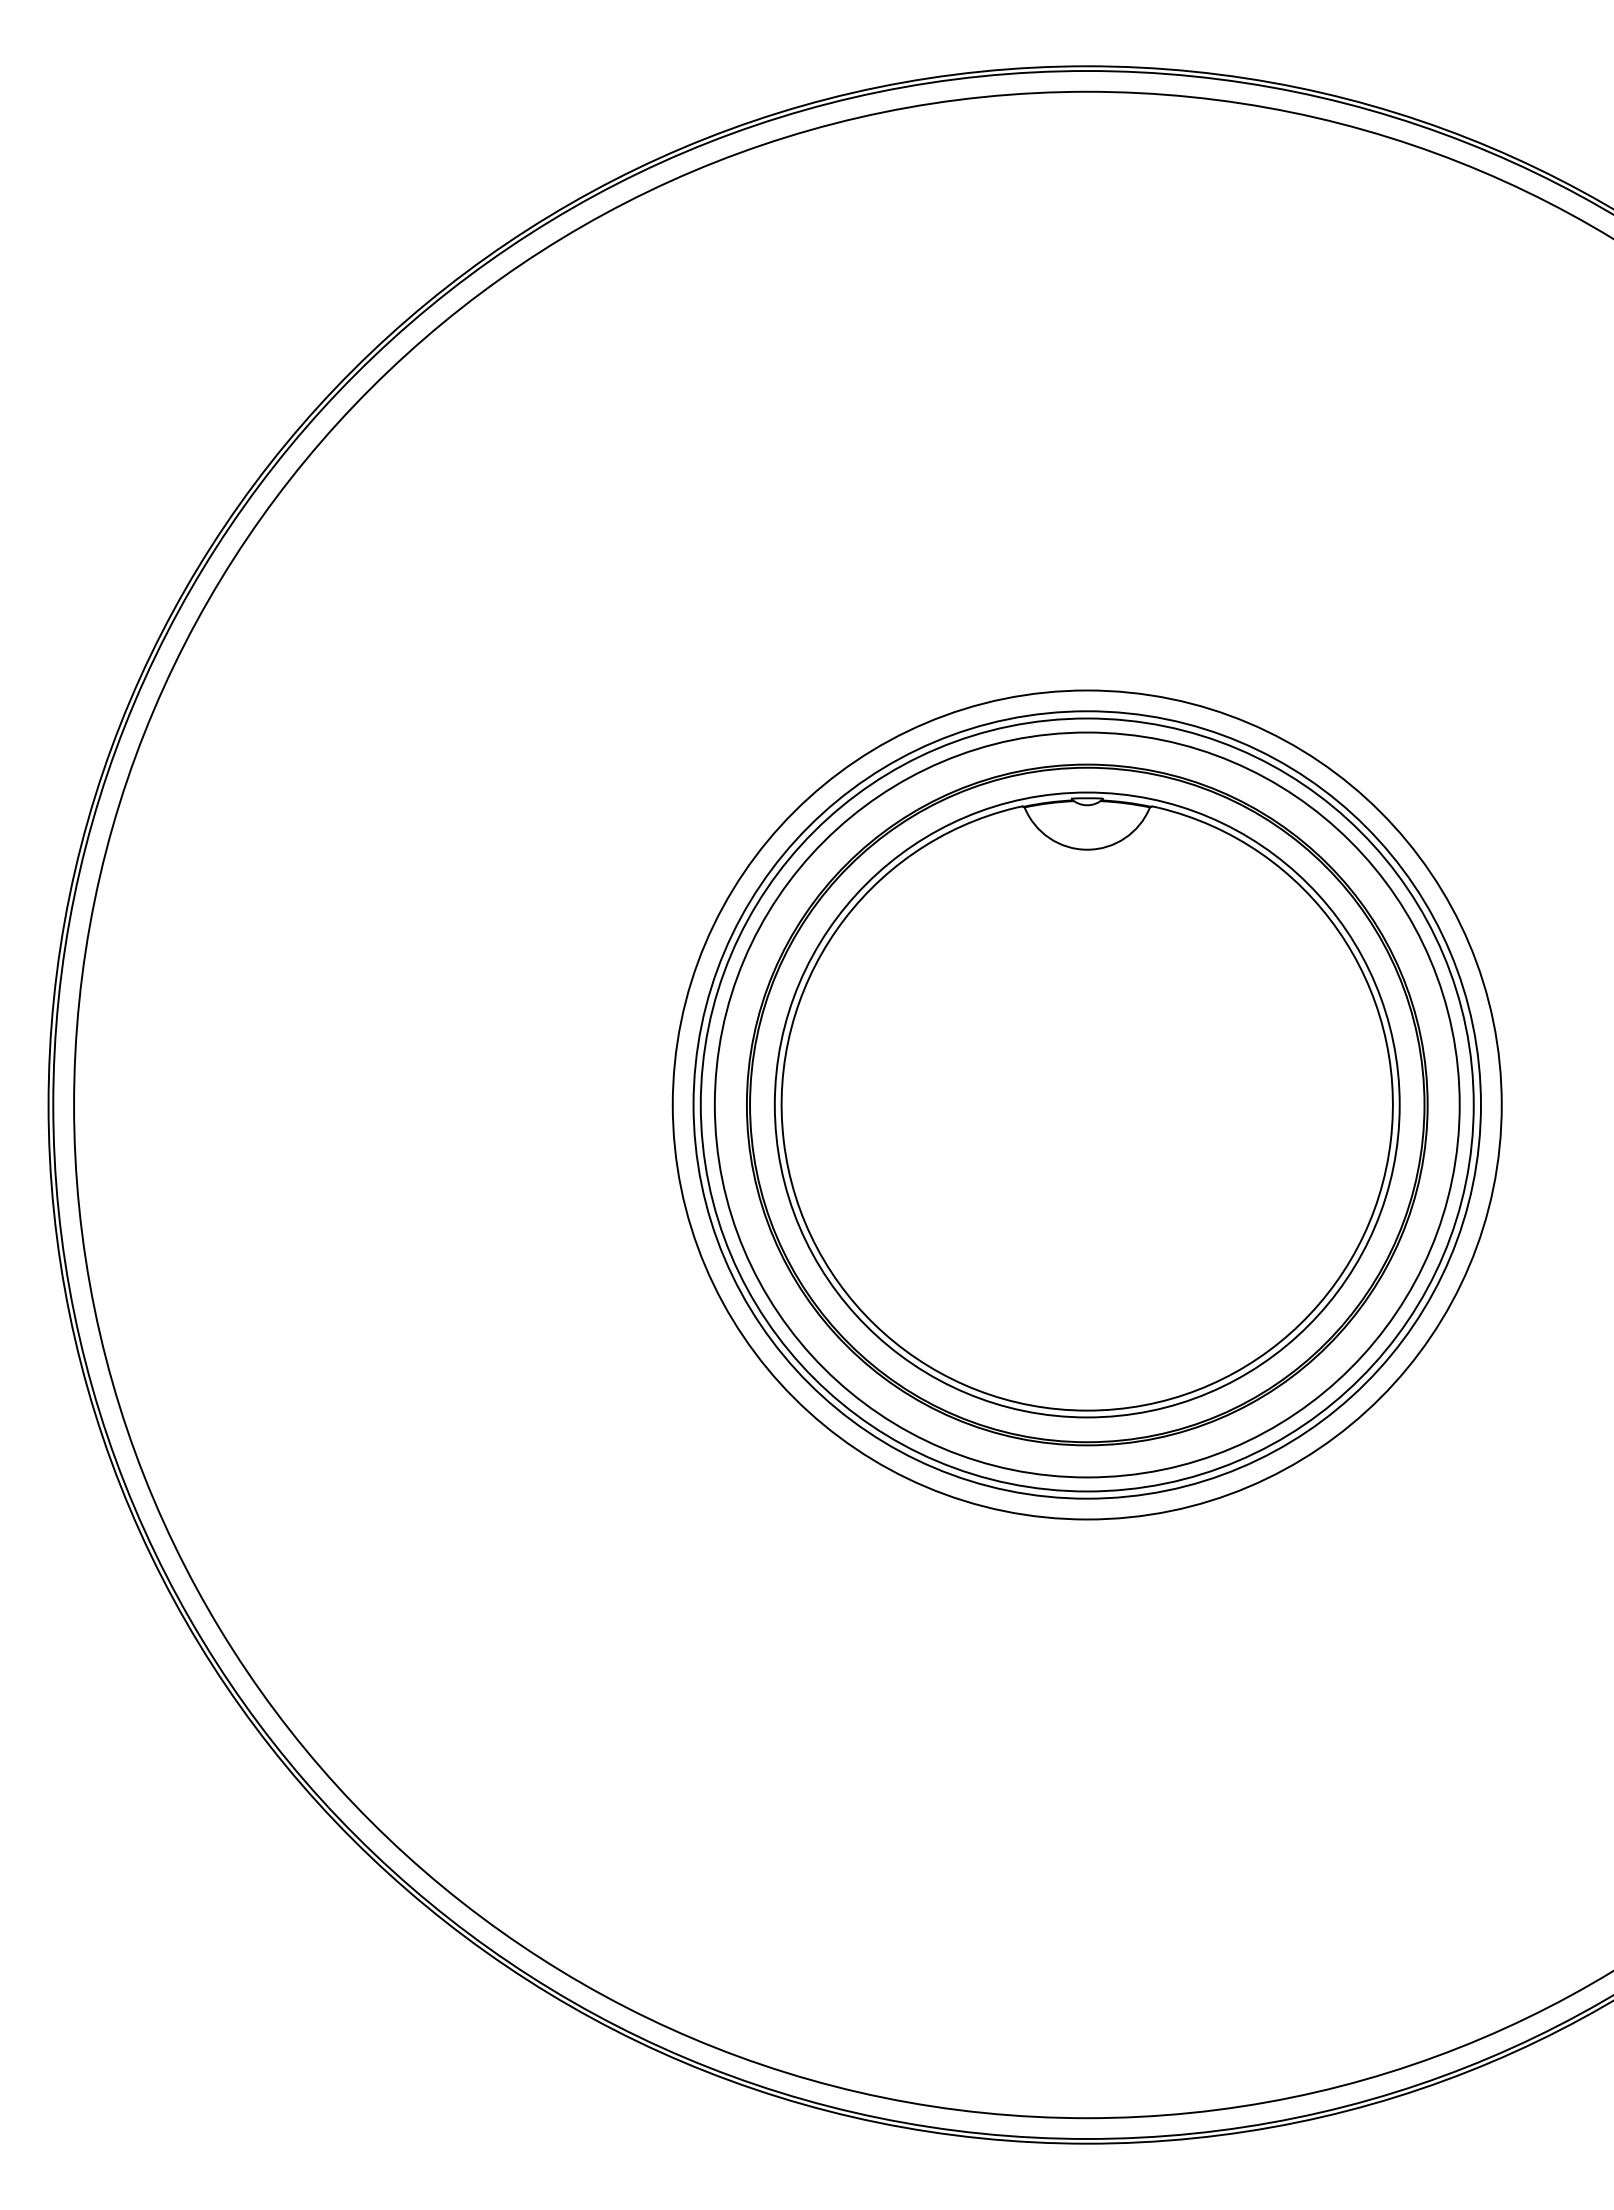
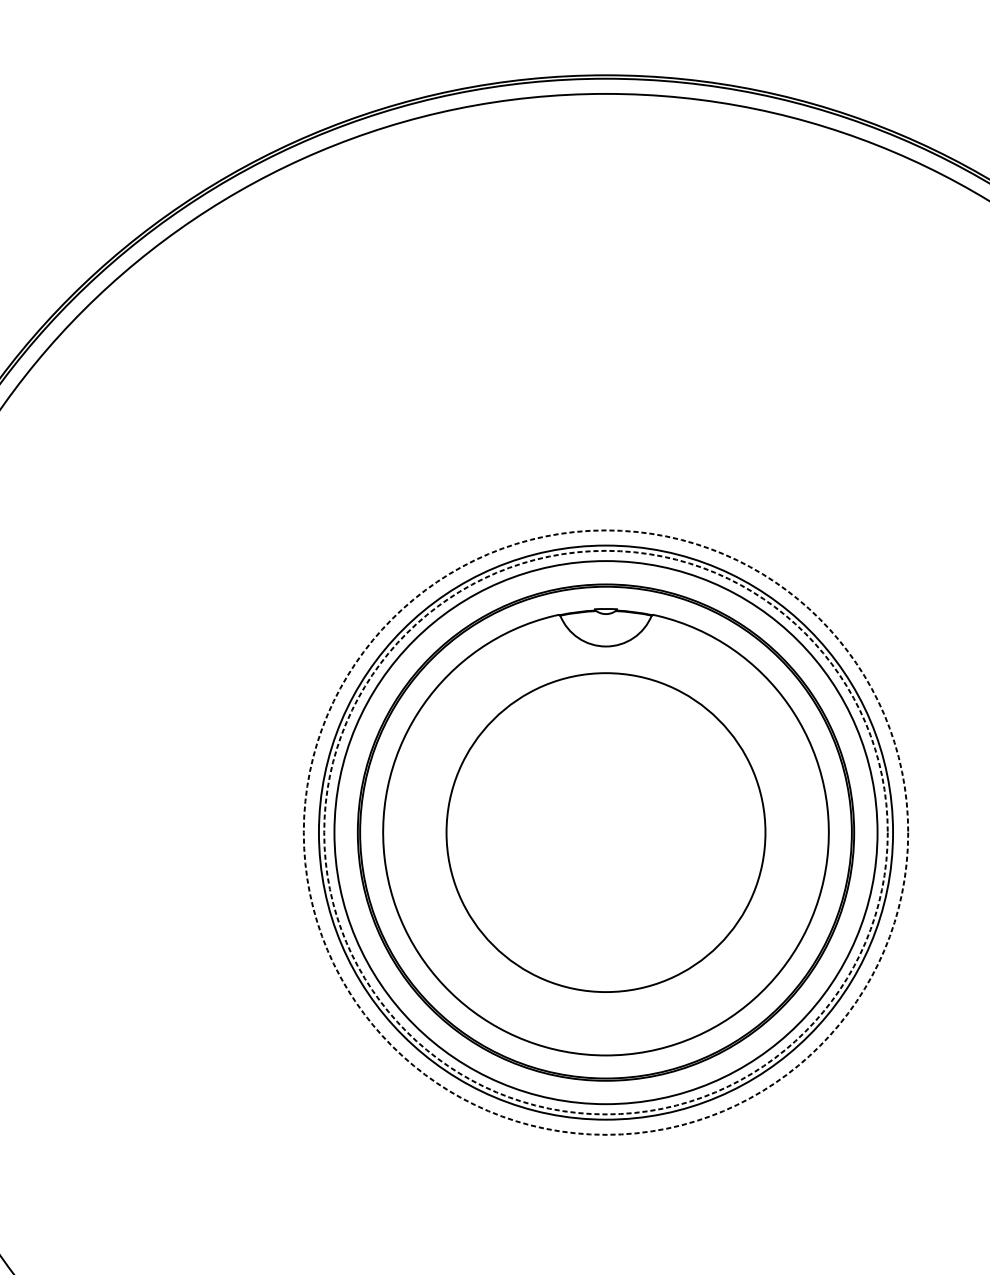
circle: (1086, 1104) -> (605, 832), size x0.7
circle: (1086, 1104) -> (605, 832), solid -> dashed
circle: (1086, 1104) -> (605, 832), solid -> dashed

